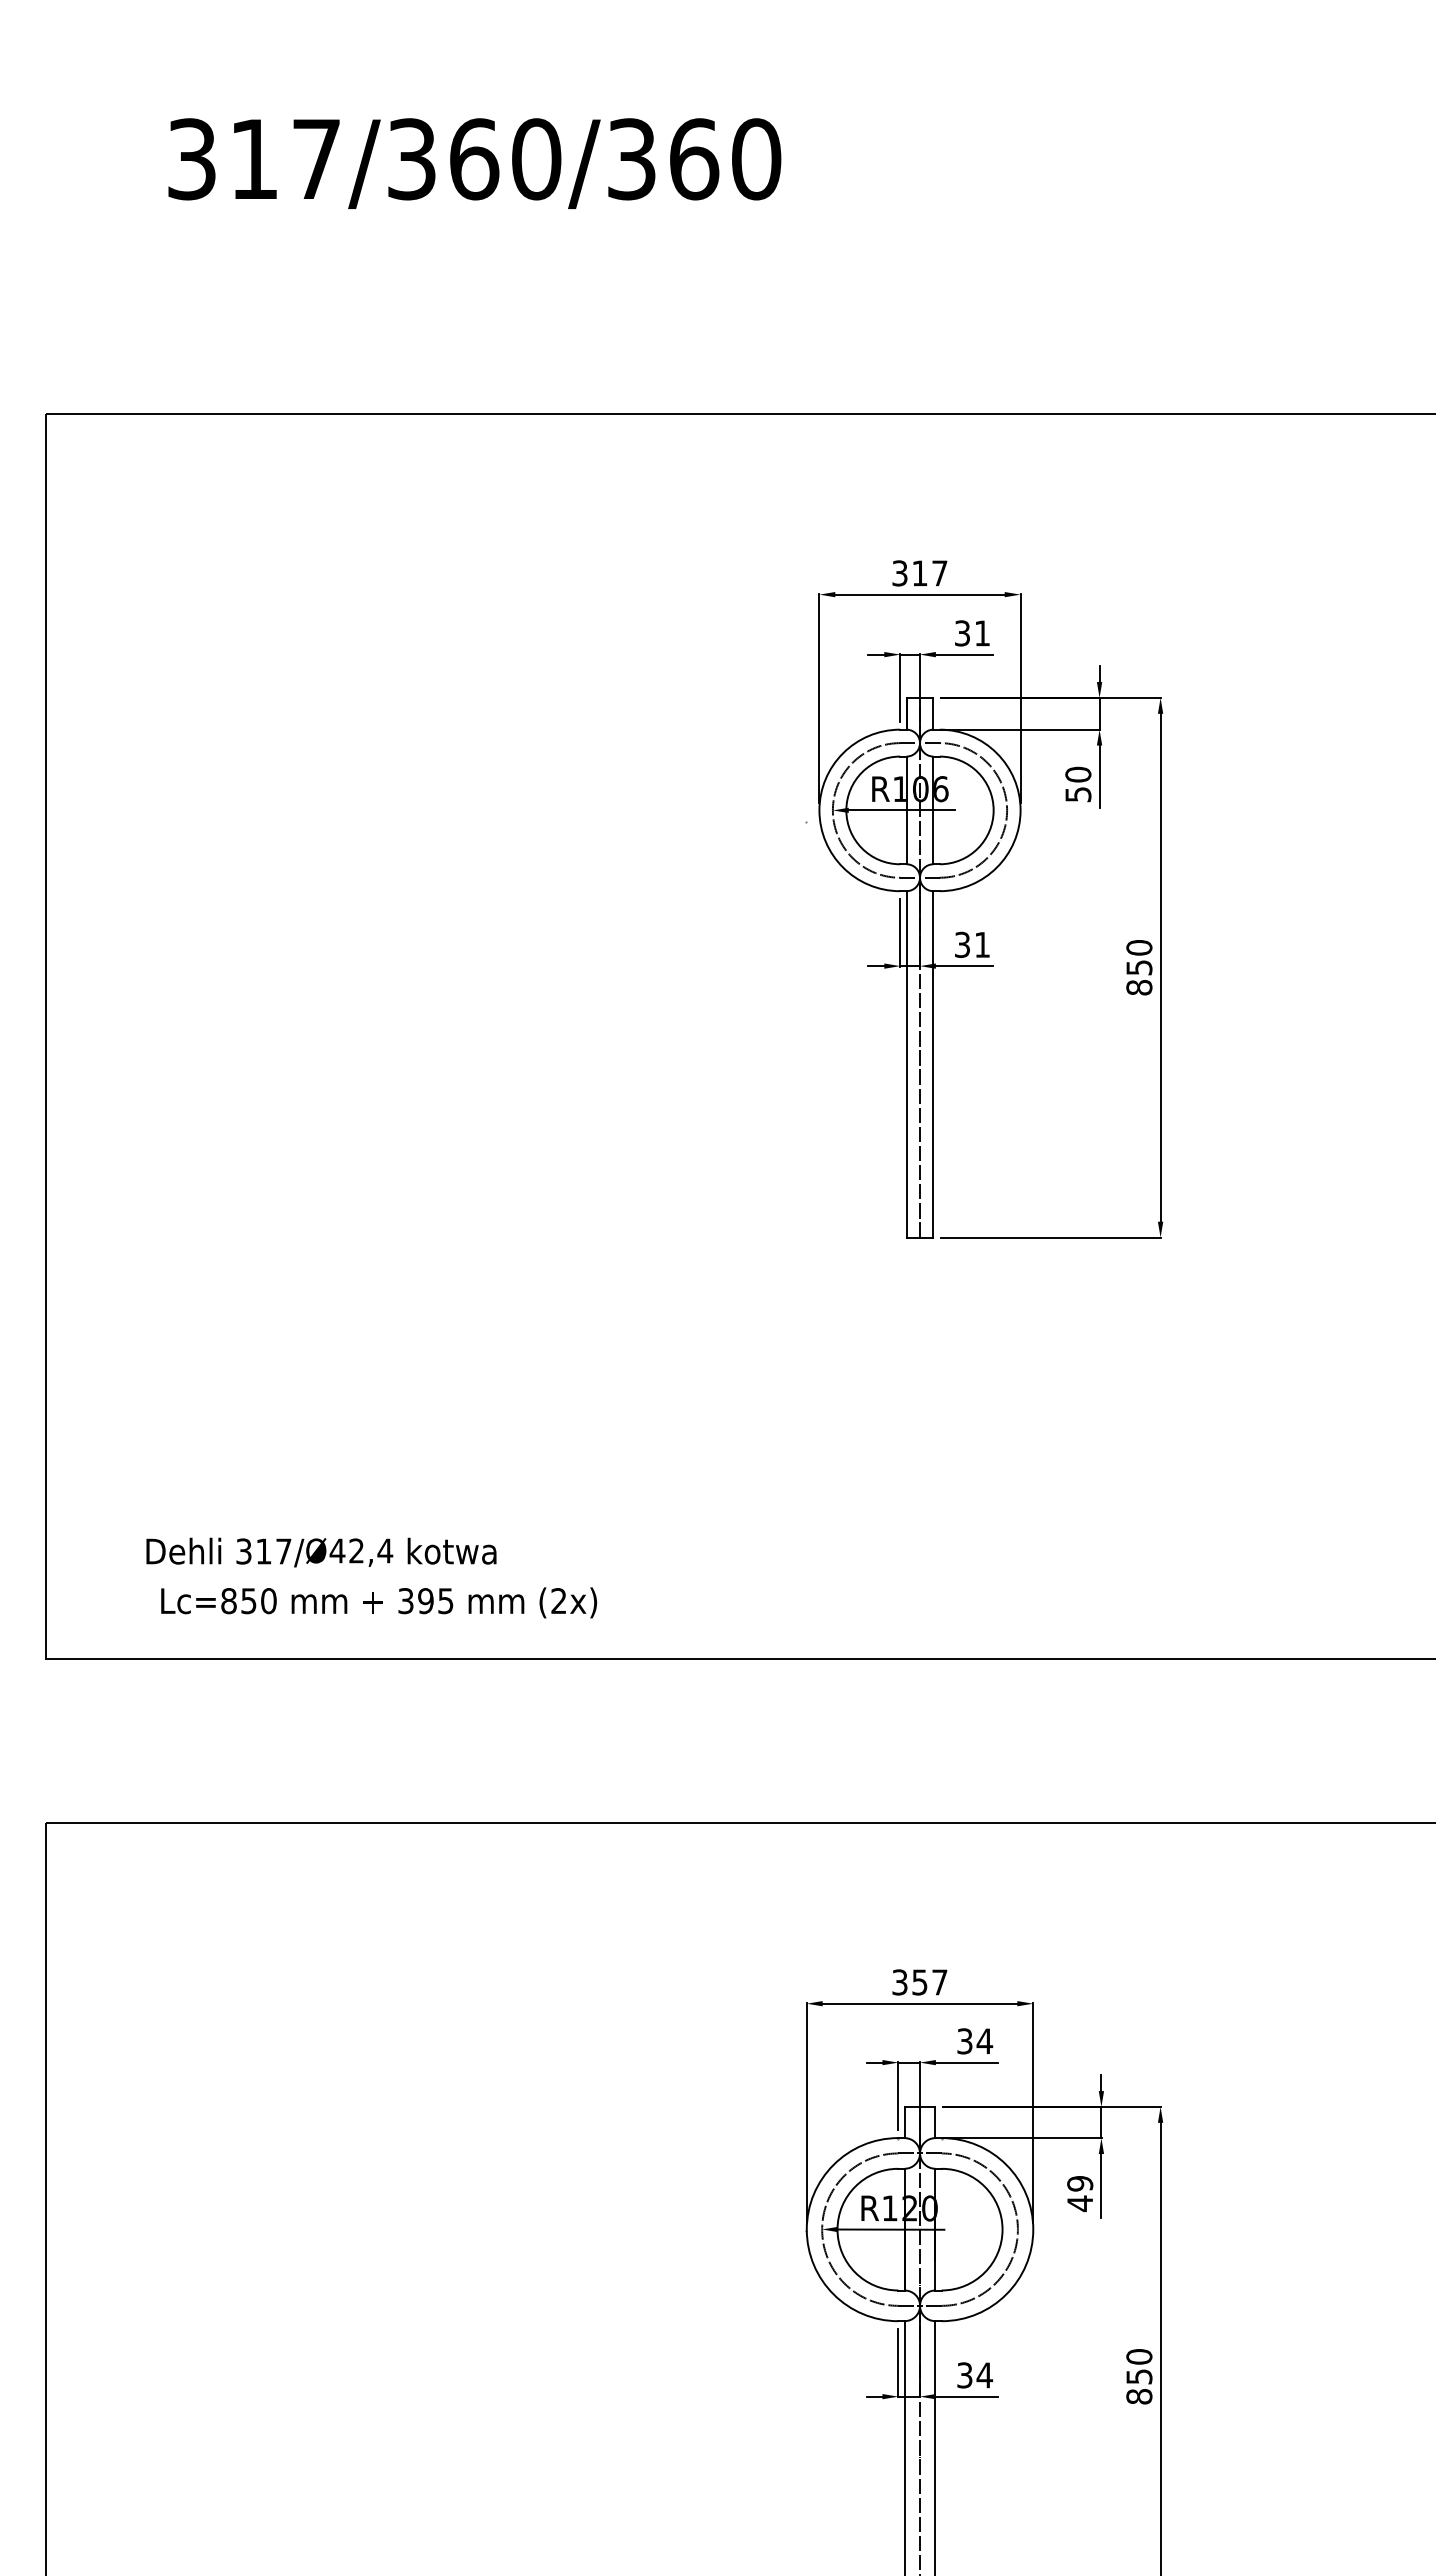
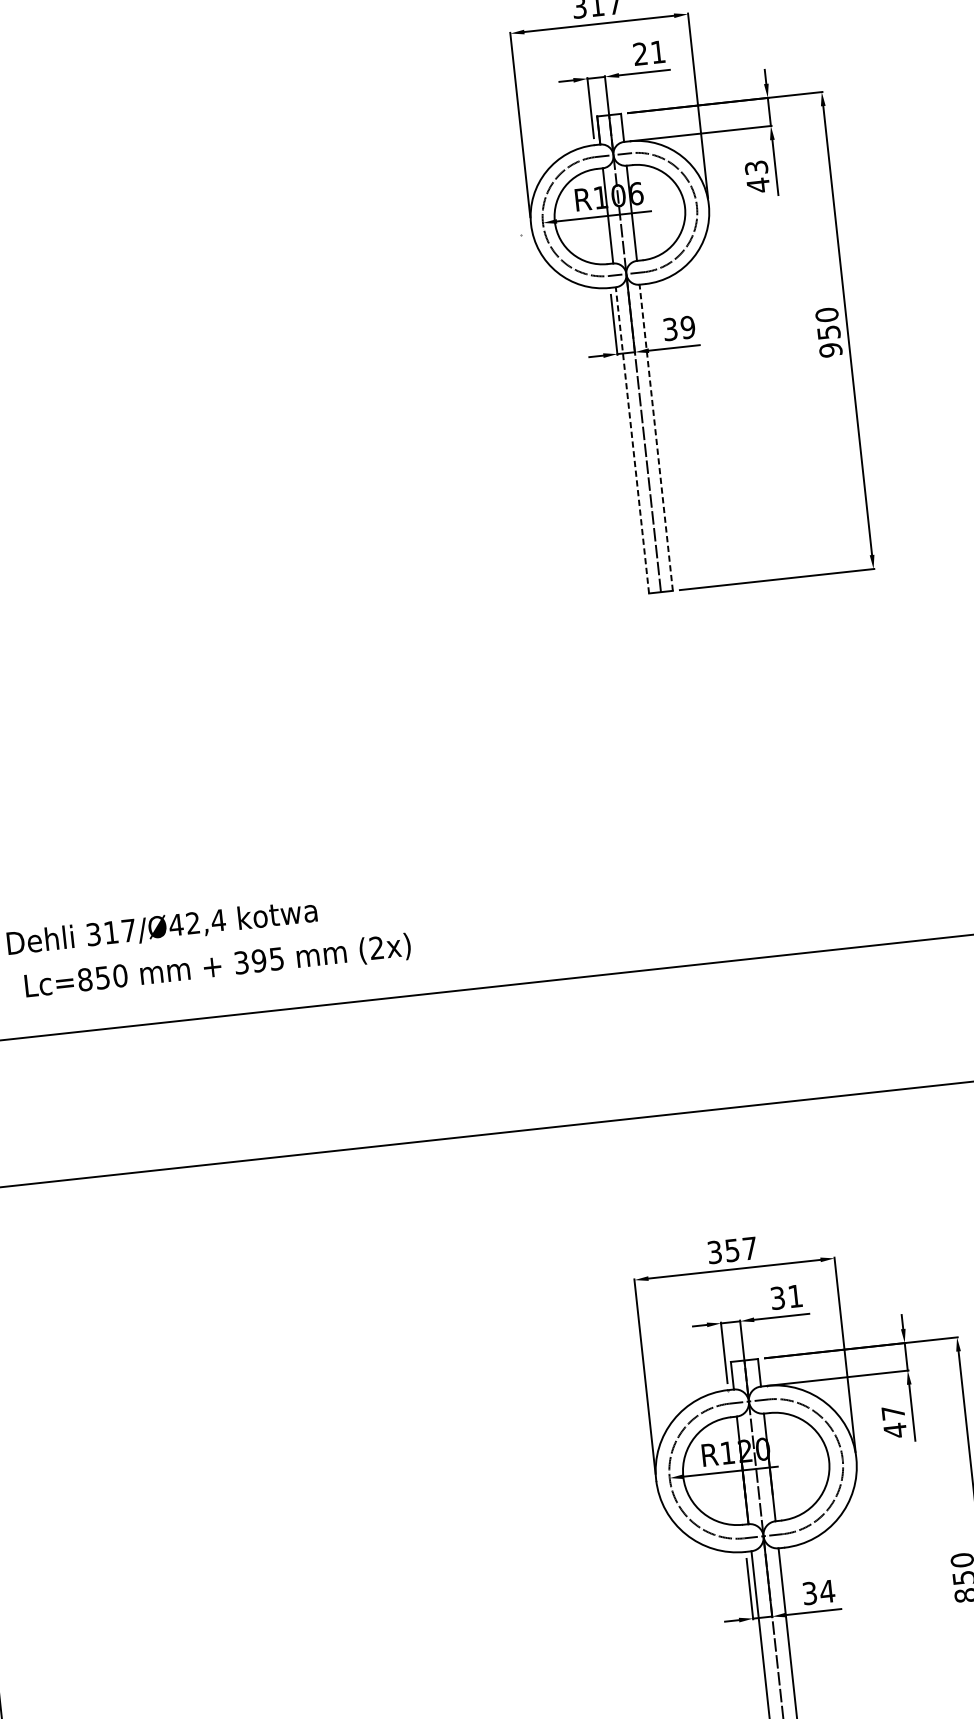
text: (962, 633) -> (640, 54), 31 -> 21
text: (1078, 784) -> (757, 176), 50 -> 43
text: (982, 944) -> (688, 327), 31 -> 39
text: (1139, 987) -> (830, 350), 850 -> 950
line: (906, 1063) -> (632, 439), solid -> dashed
line: (933, 1063) -> (656, 436), solid -> dashed
text: (984, 2040) -> (795, 1295), 34 -> 31
text: (1080, 2183) -> (893, 1412), 49 -> 47

